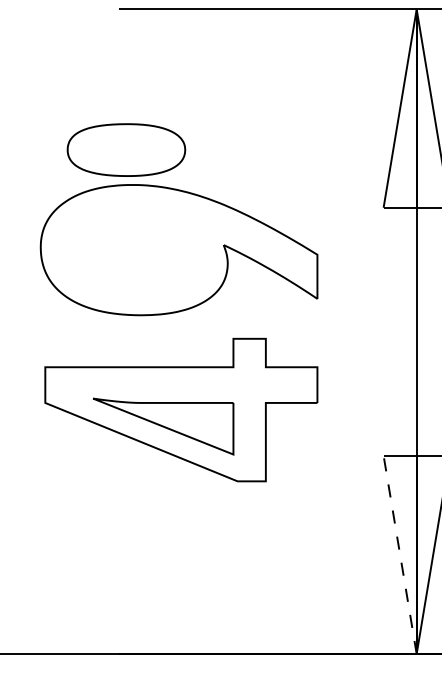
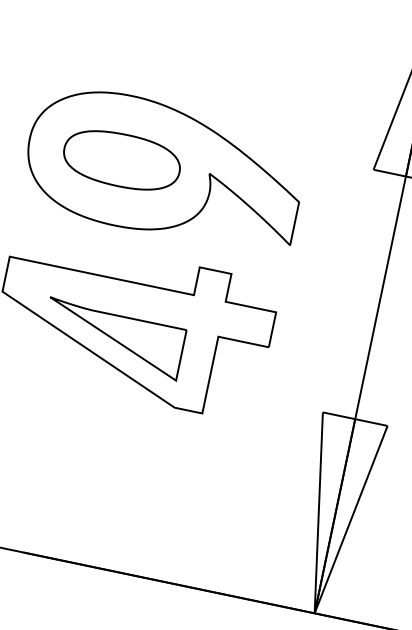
part: (126, 149) -> (122, 159), moved
line: (400, 554) -> (319, 512), dashed -> solid

